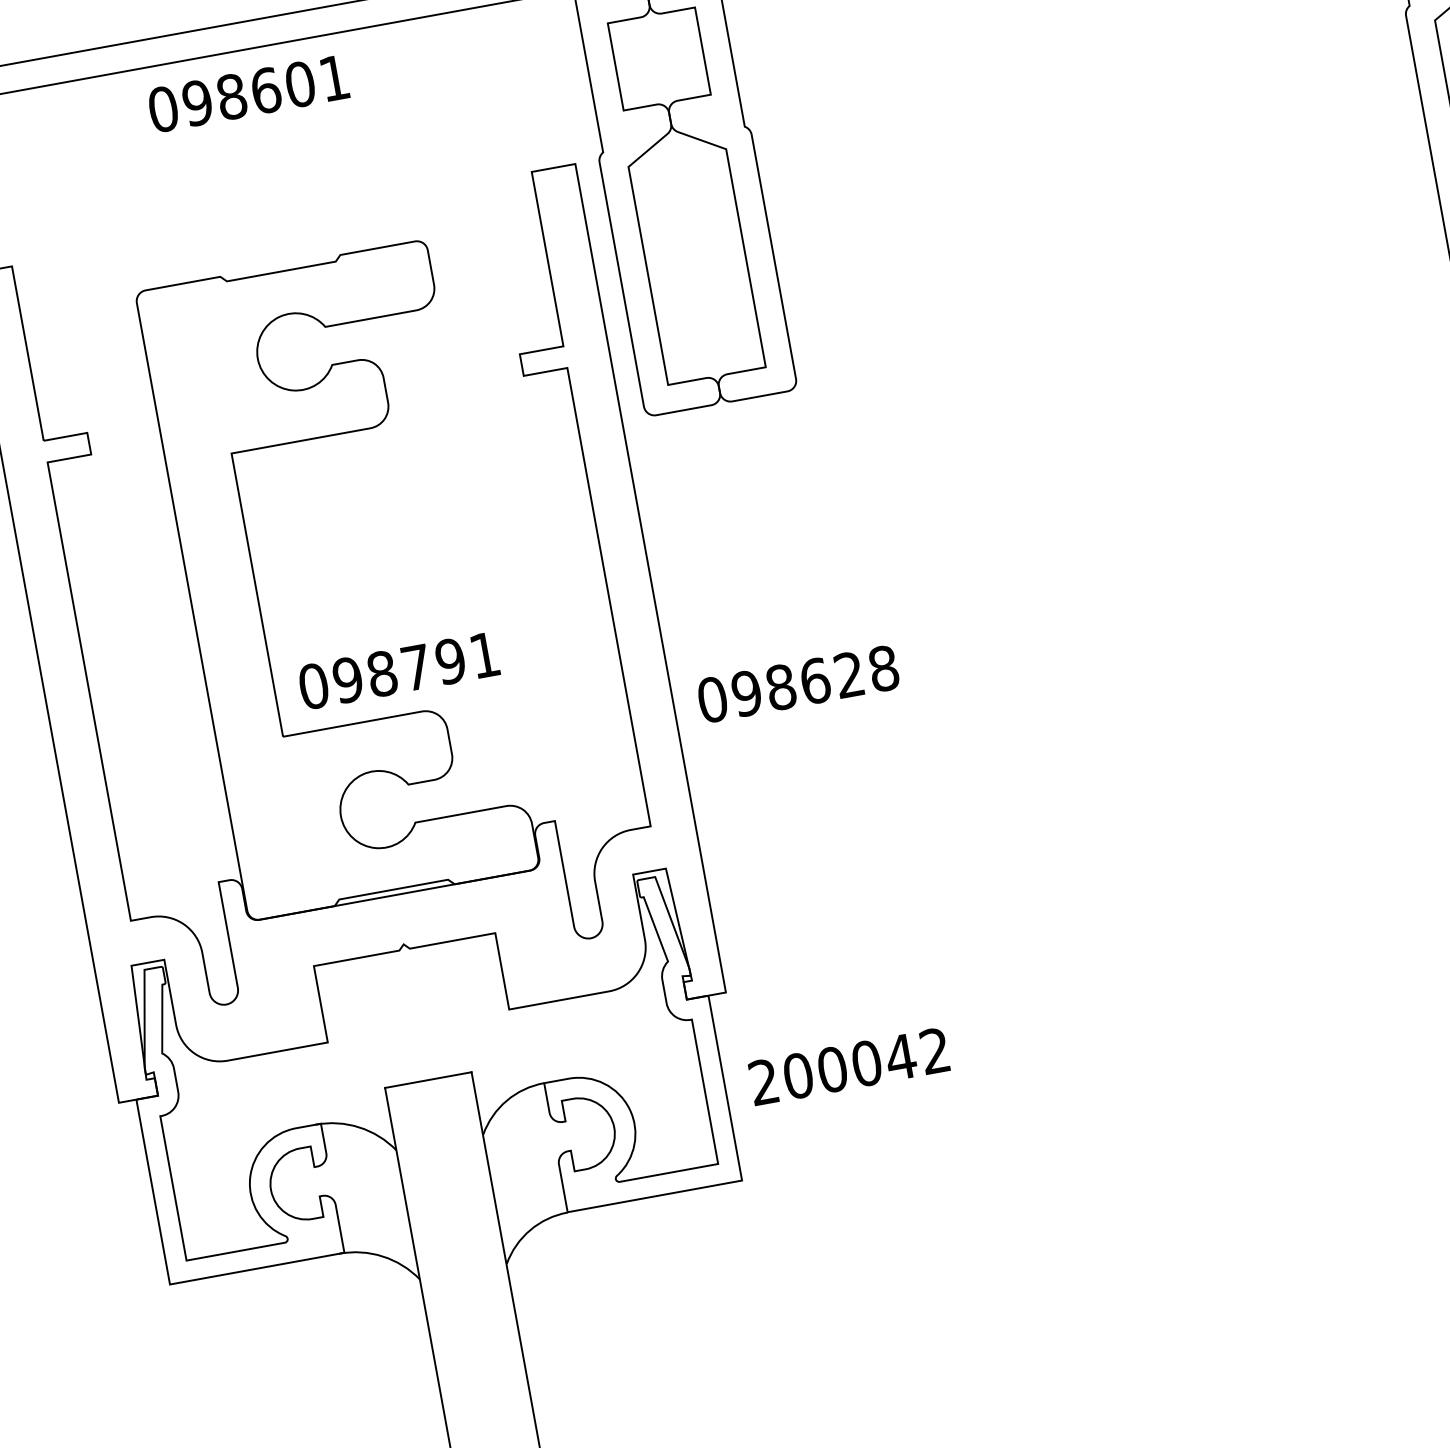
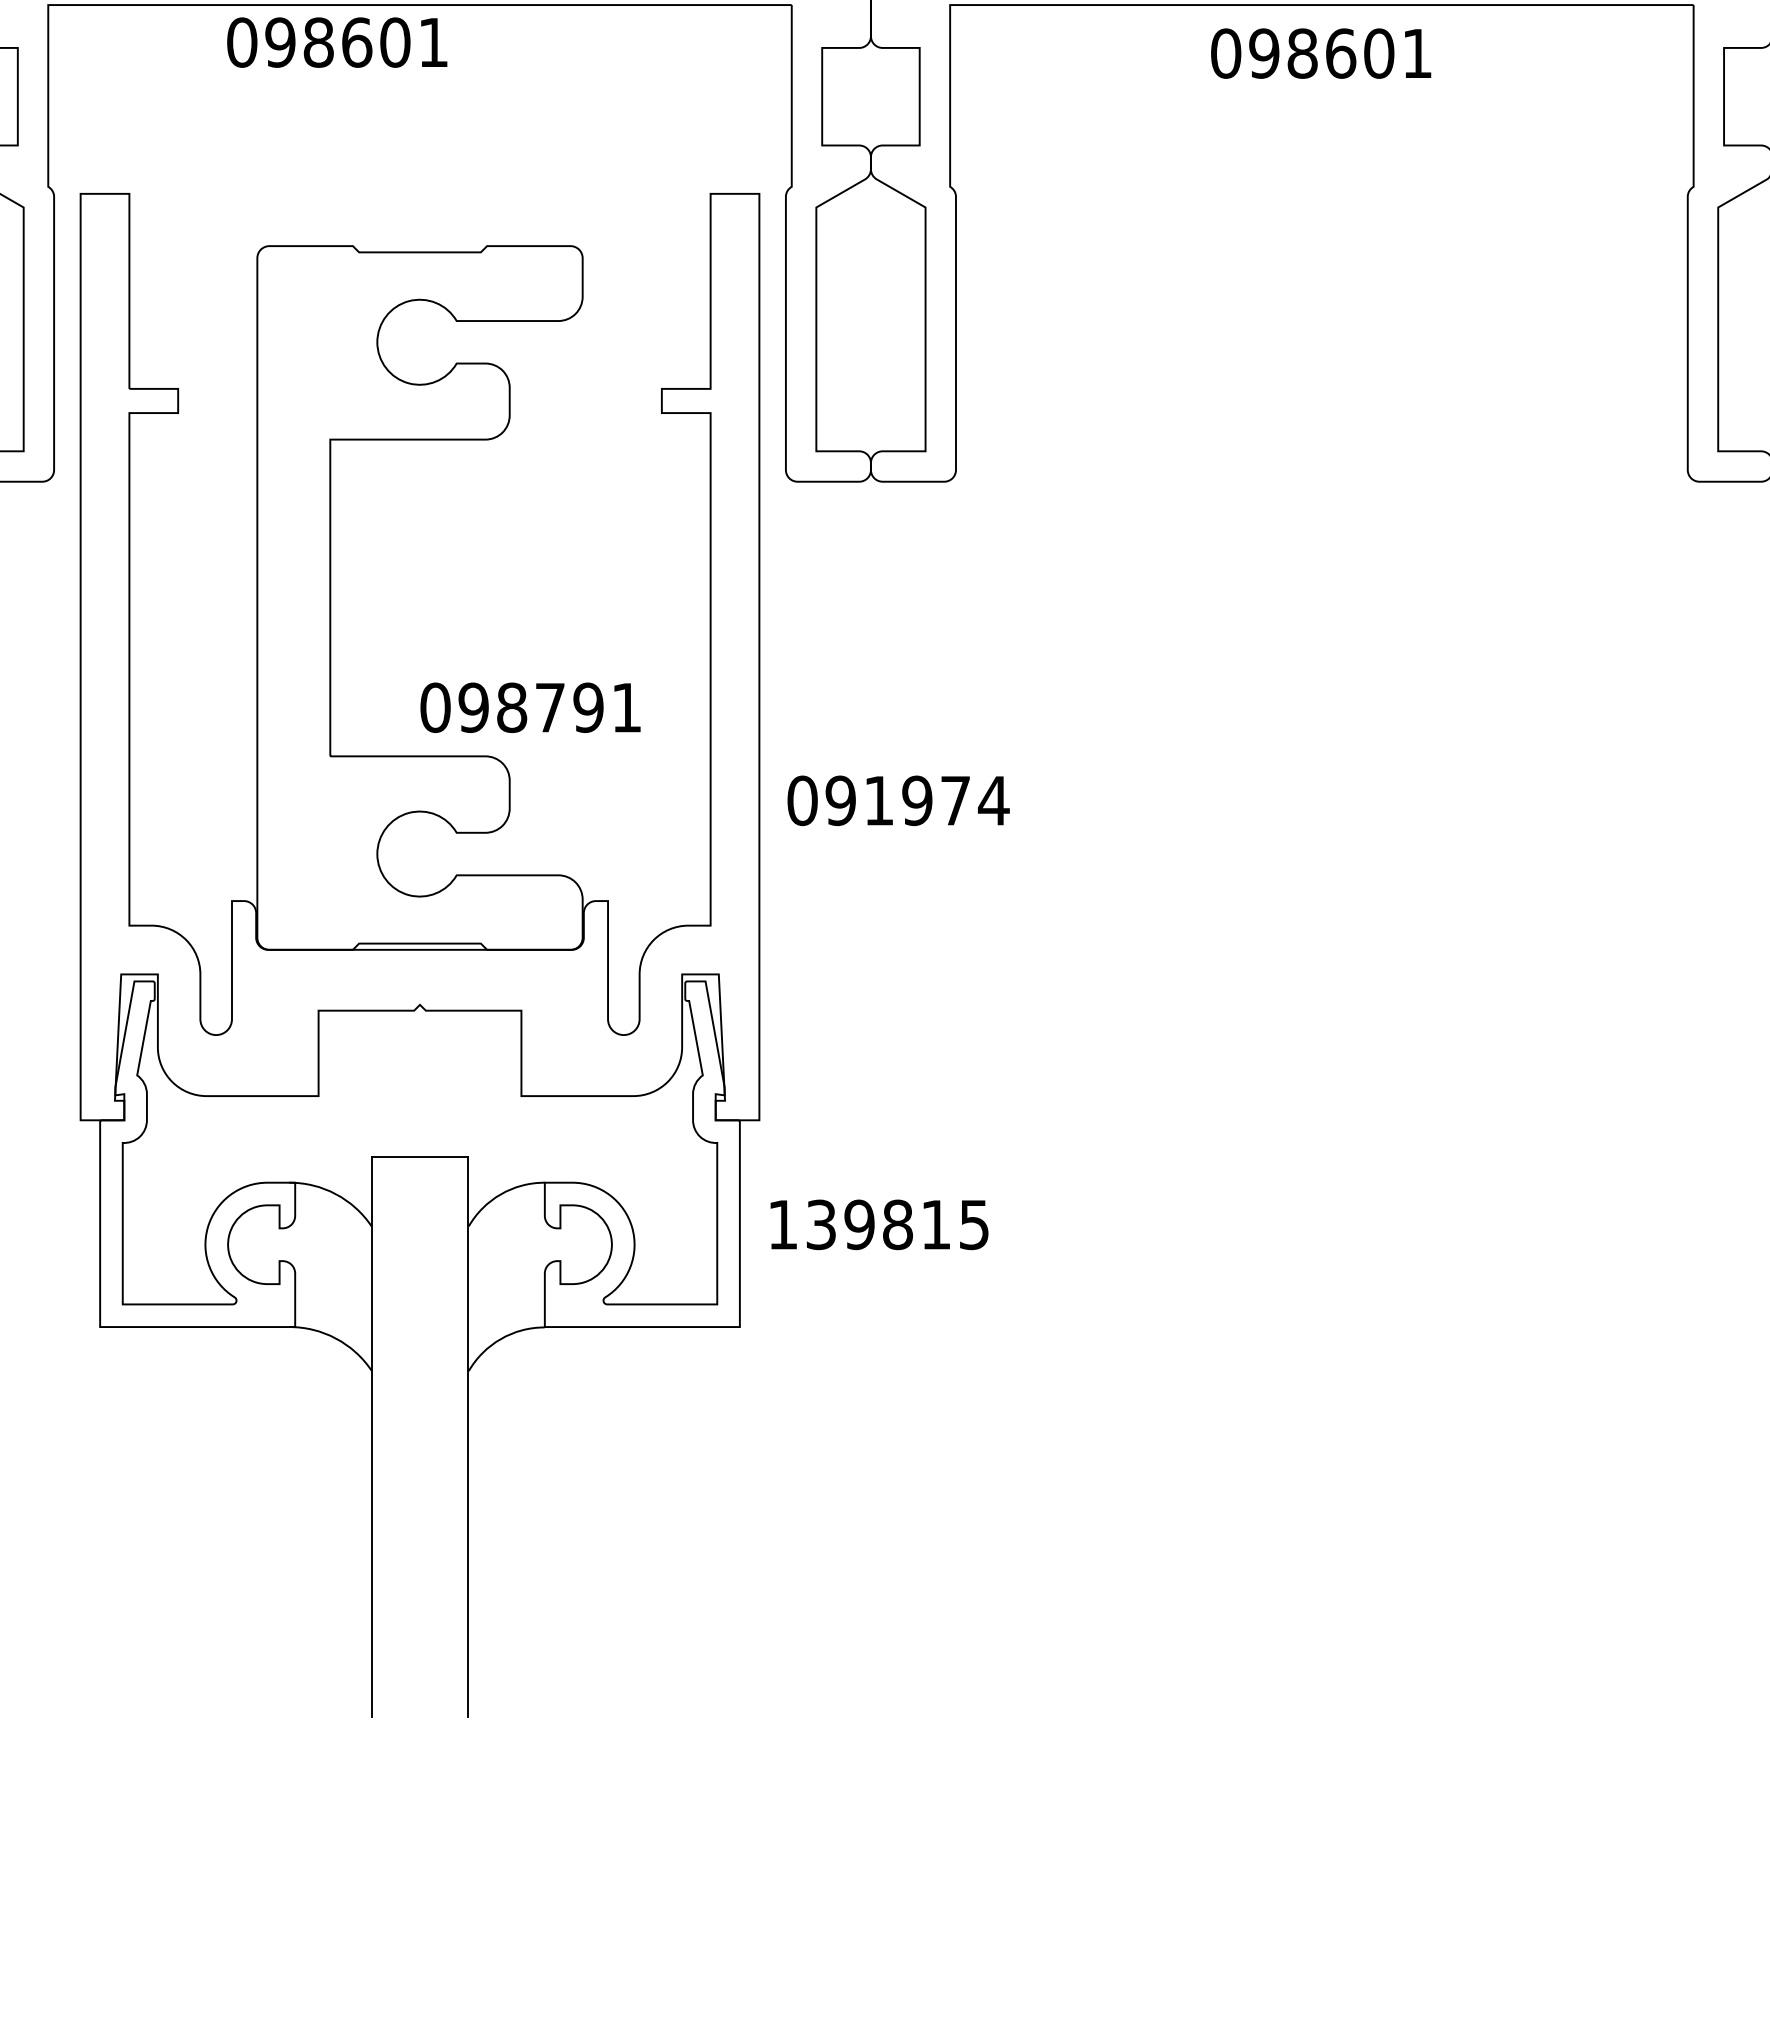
text: (248, 93) -> (337, 42), moved
text: (398, 670) -> (530, 707), moved
text: (832, 677) -> (936, 800), 098628 -> 091974
text: (849, 1066) -> (878, 1224), 200042 -> 139815

